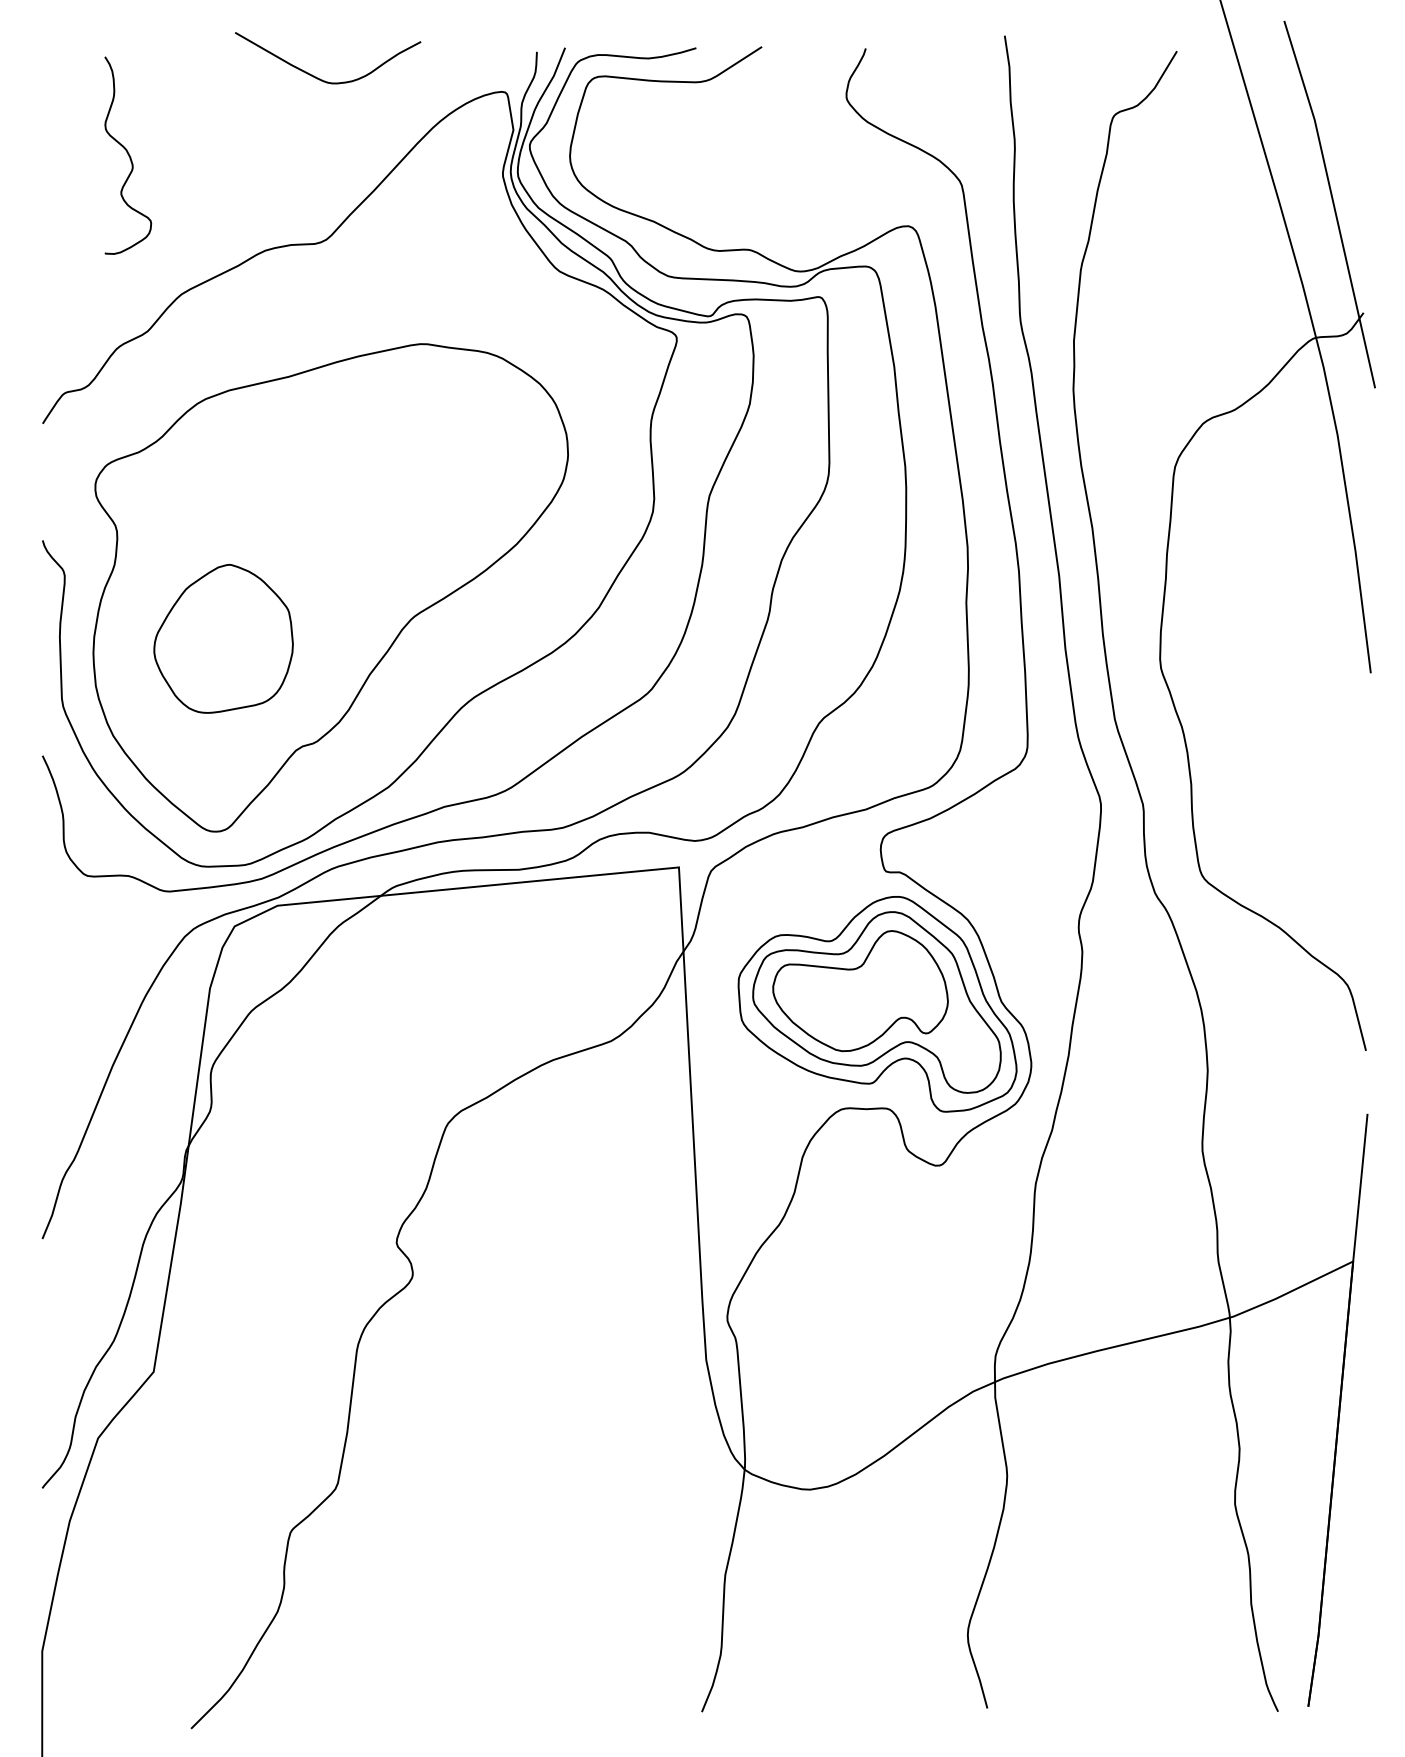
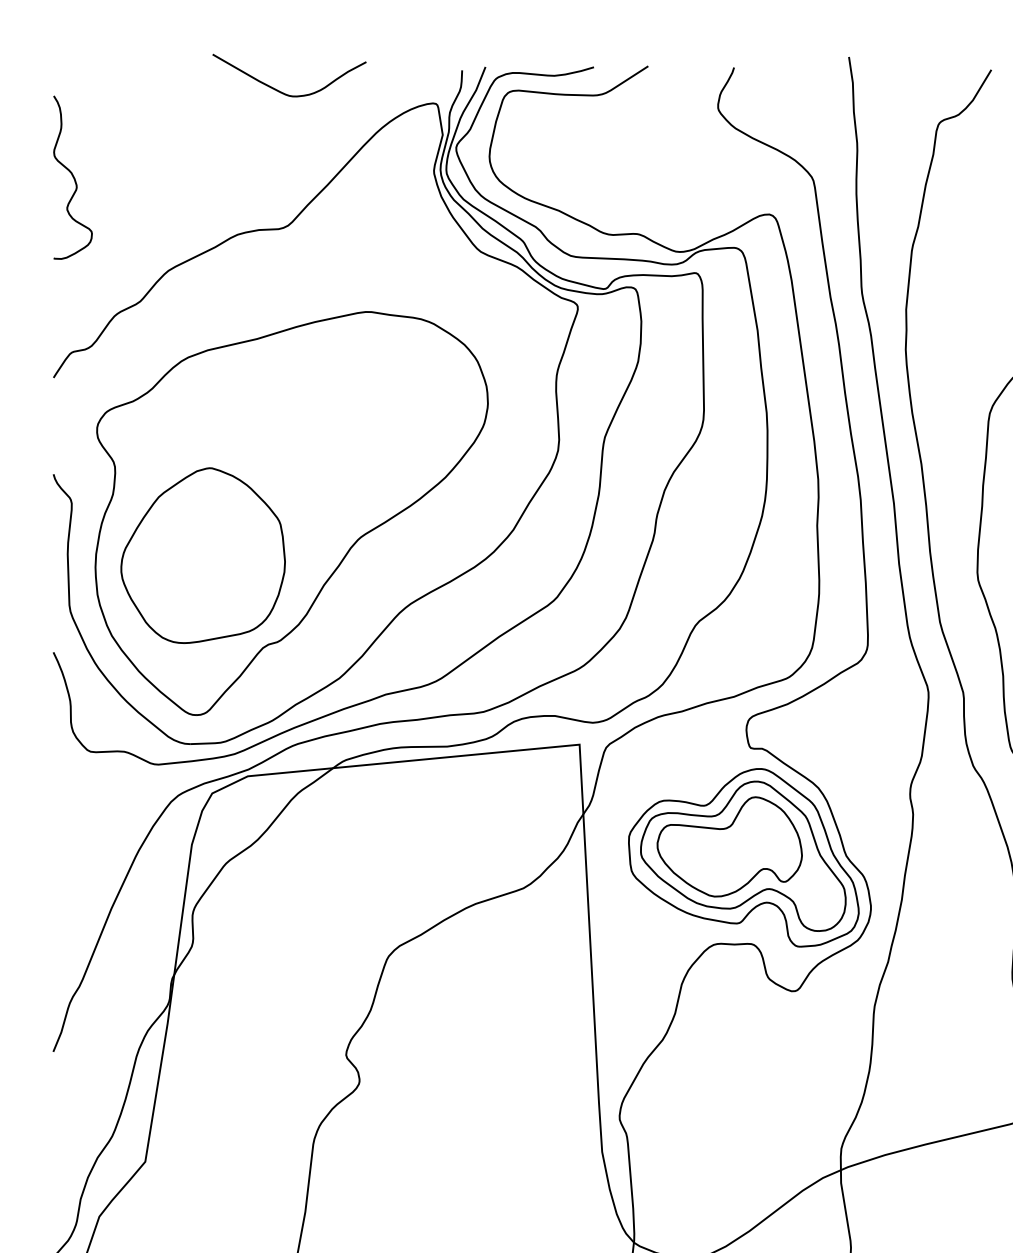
curve: (128, 155) -> (73, 177), moved
part: (223, 638) -> (203, 555), size x1.43

